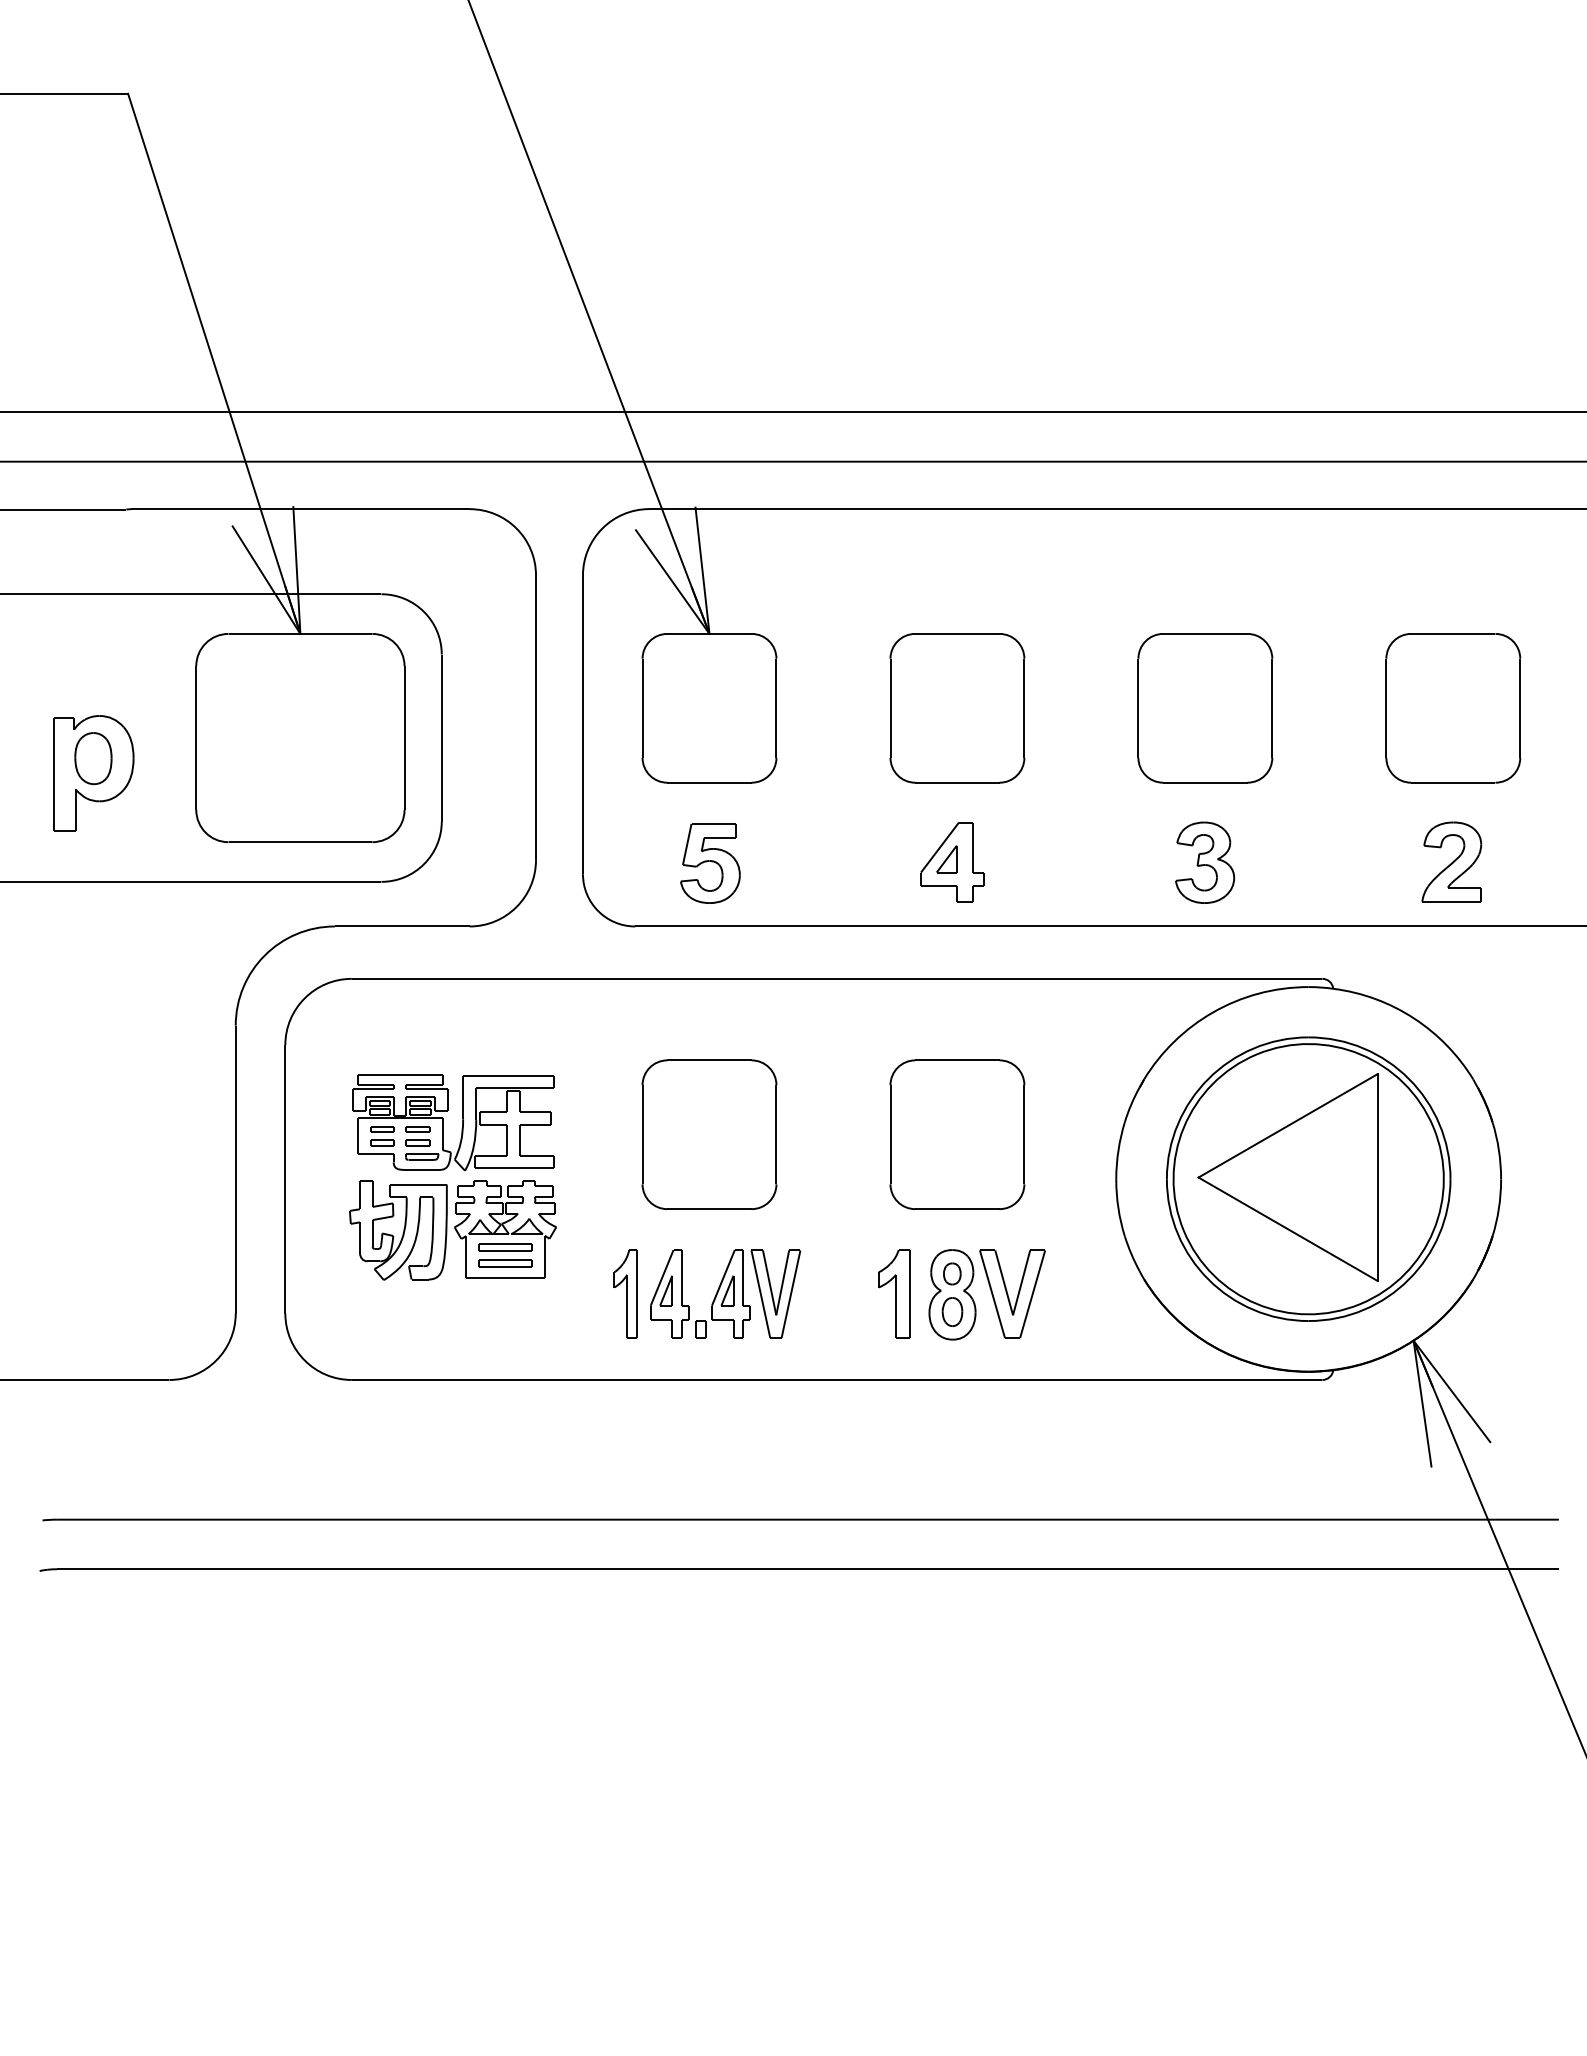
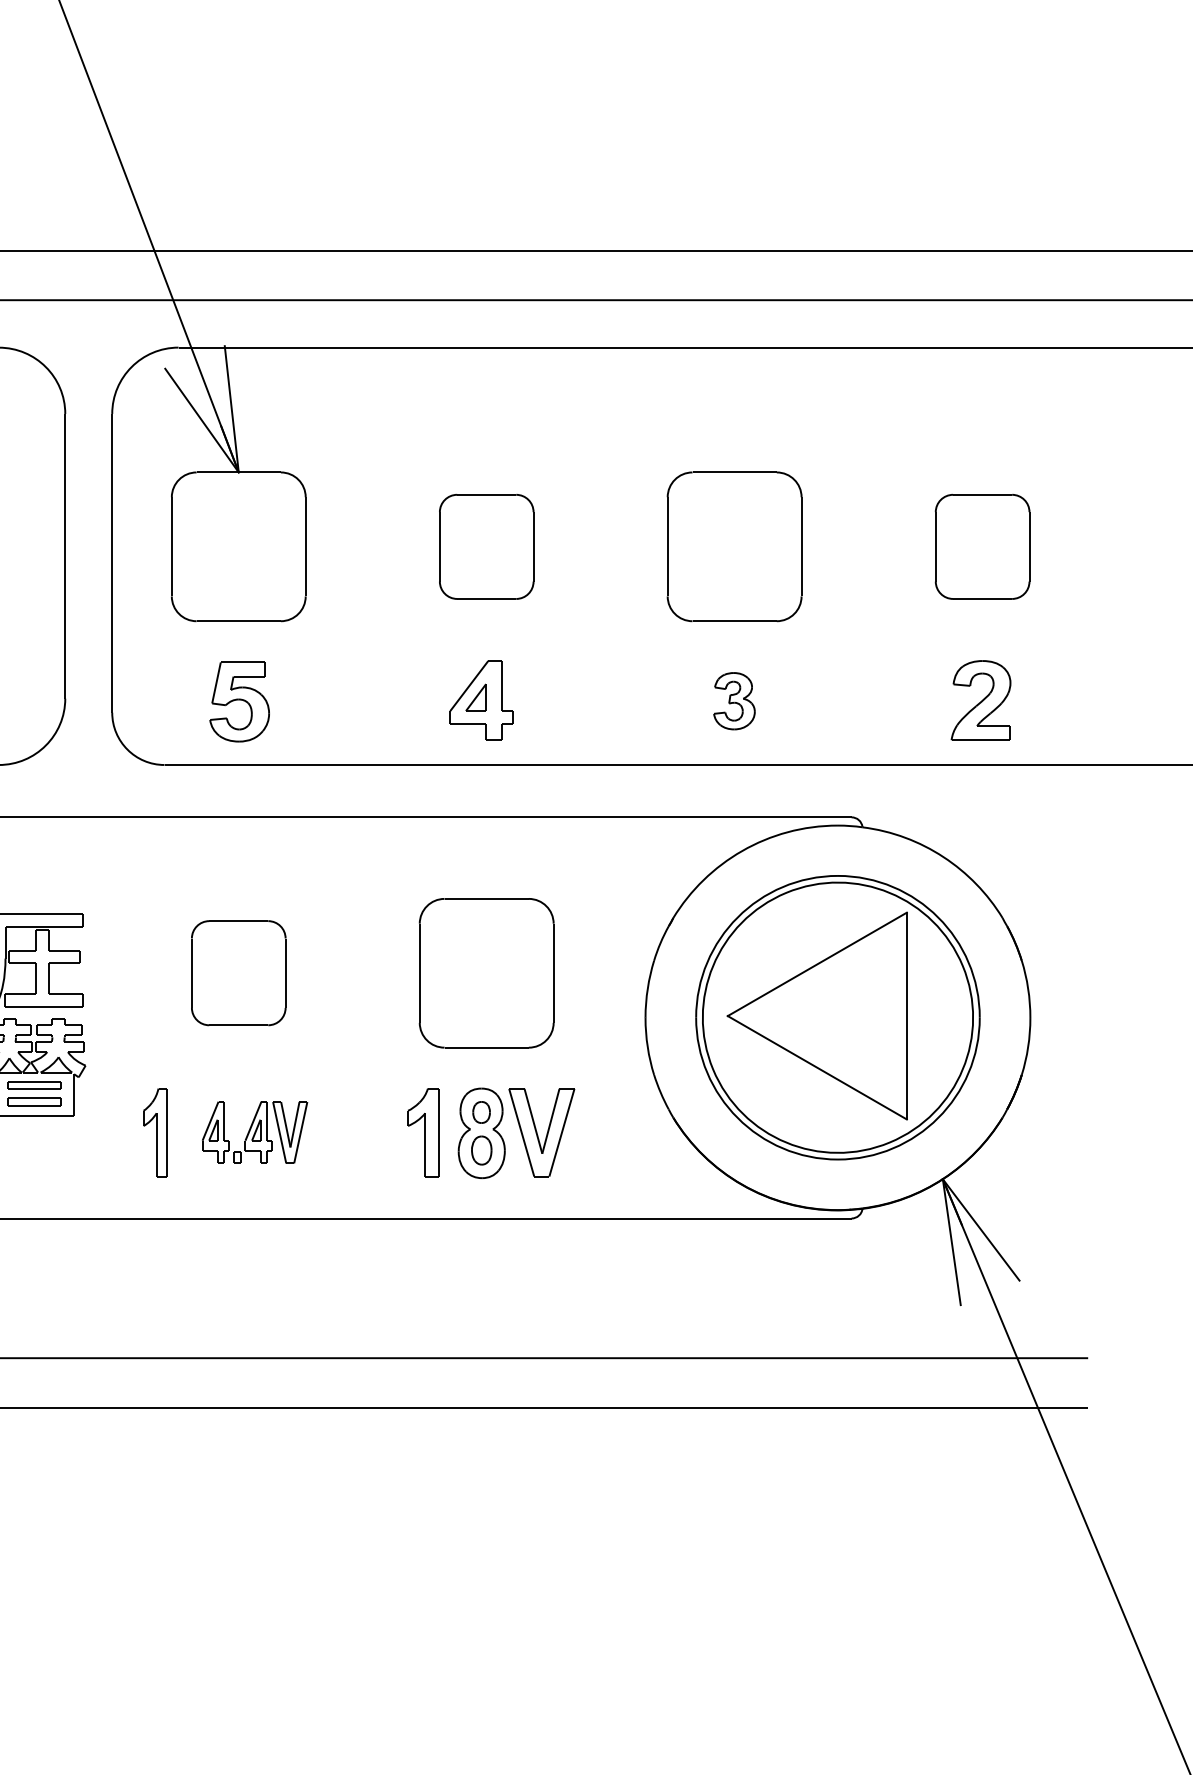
part: (957, 708) -> (486, 547), size x0.7
part: (1453, 708) -> (982, 547), size x0.7
part: (1205, 862) -> (734, 701), size x0.7
part: (709, 1134) -> (238, 973), size x0.7
part: (725, 1293) -> (254, 1132), size x0.7

